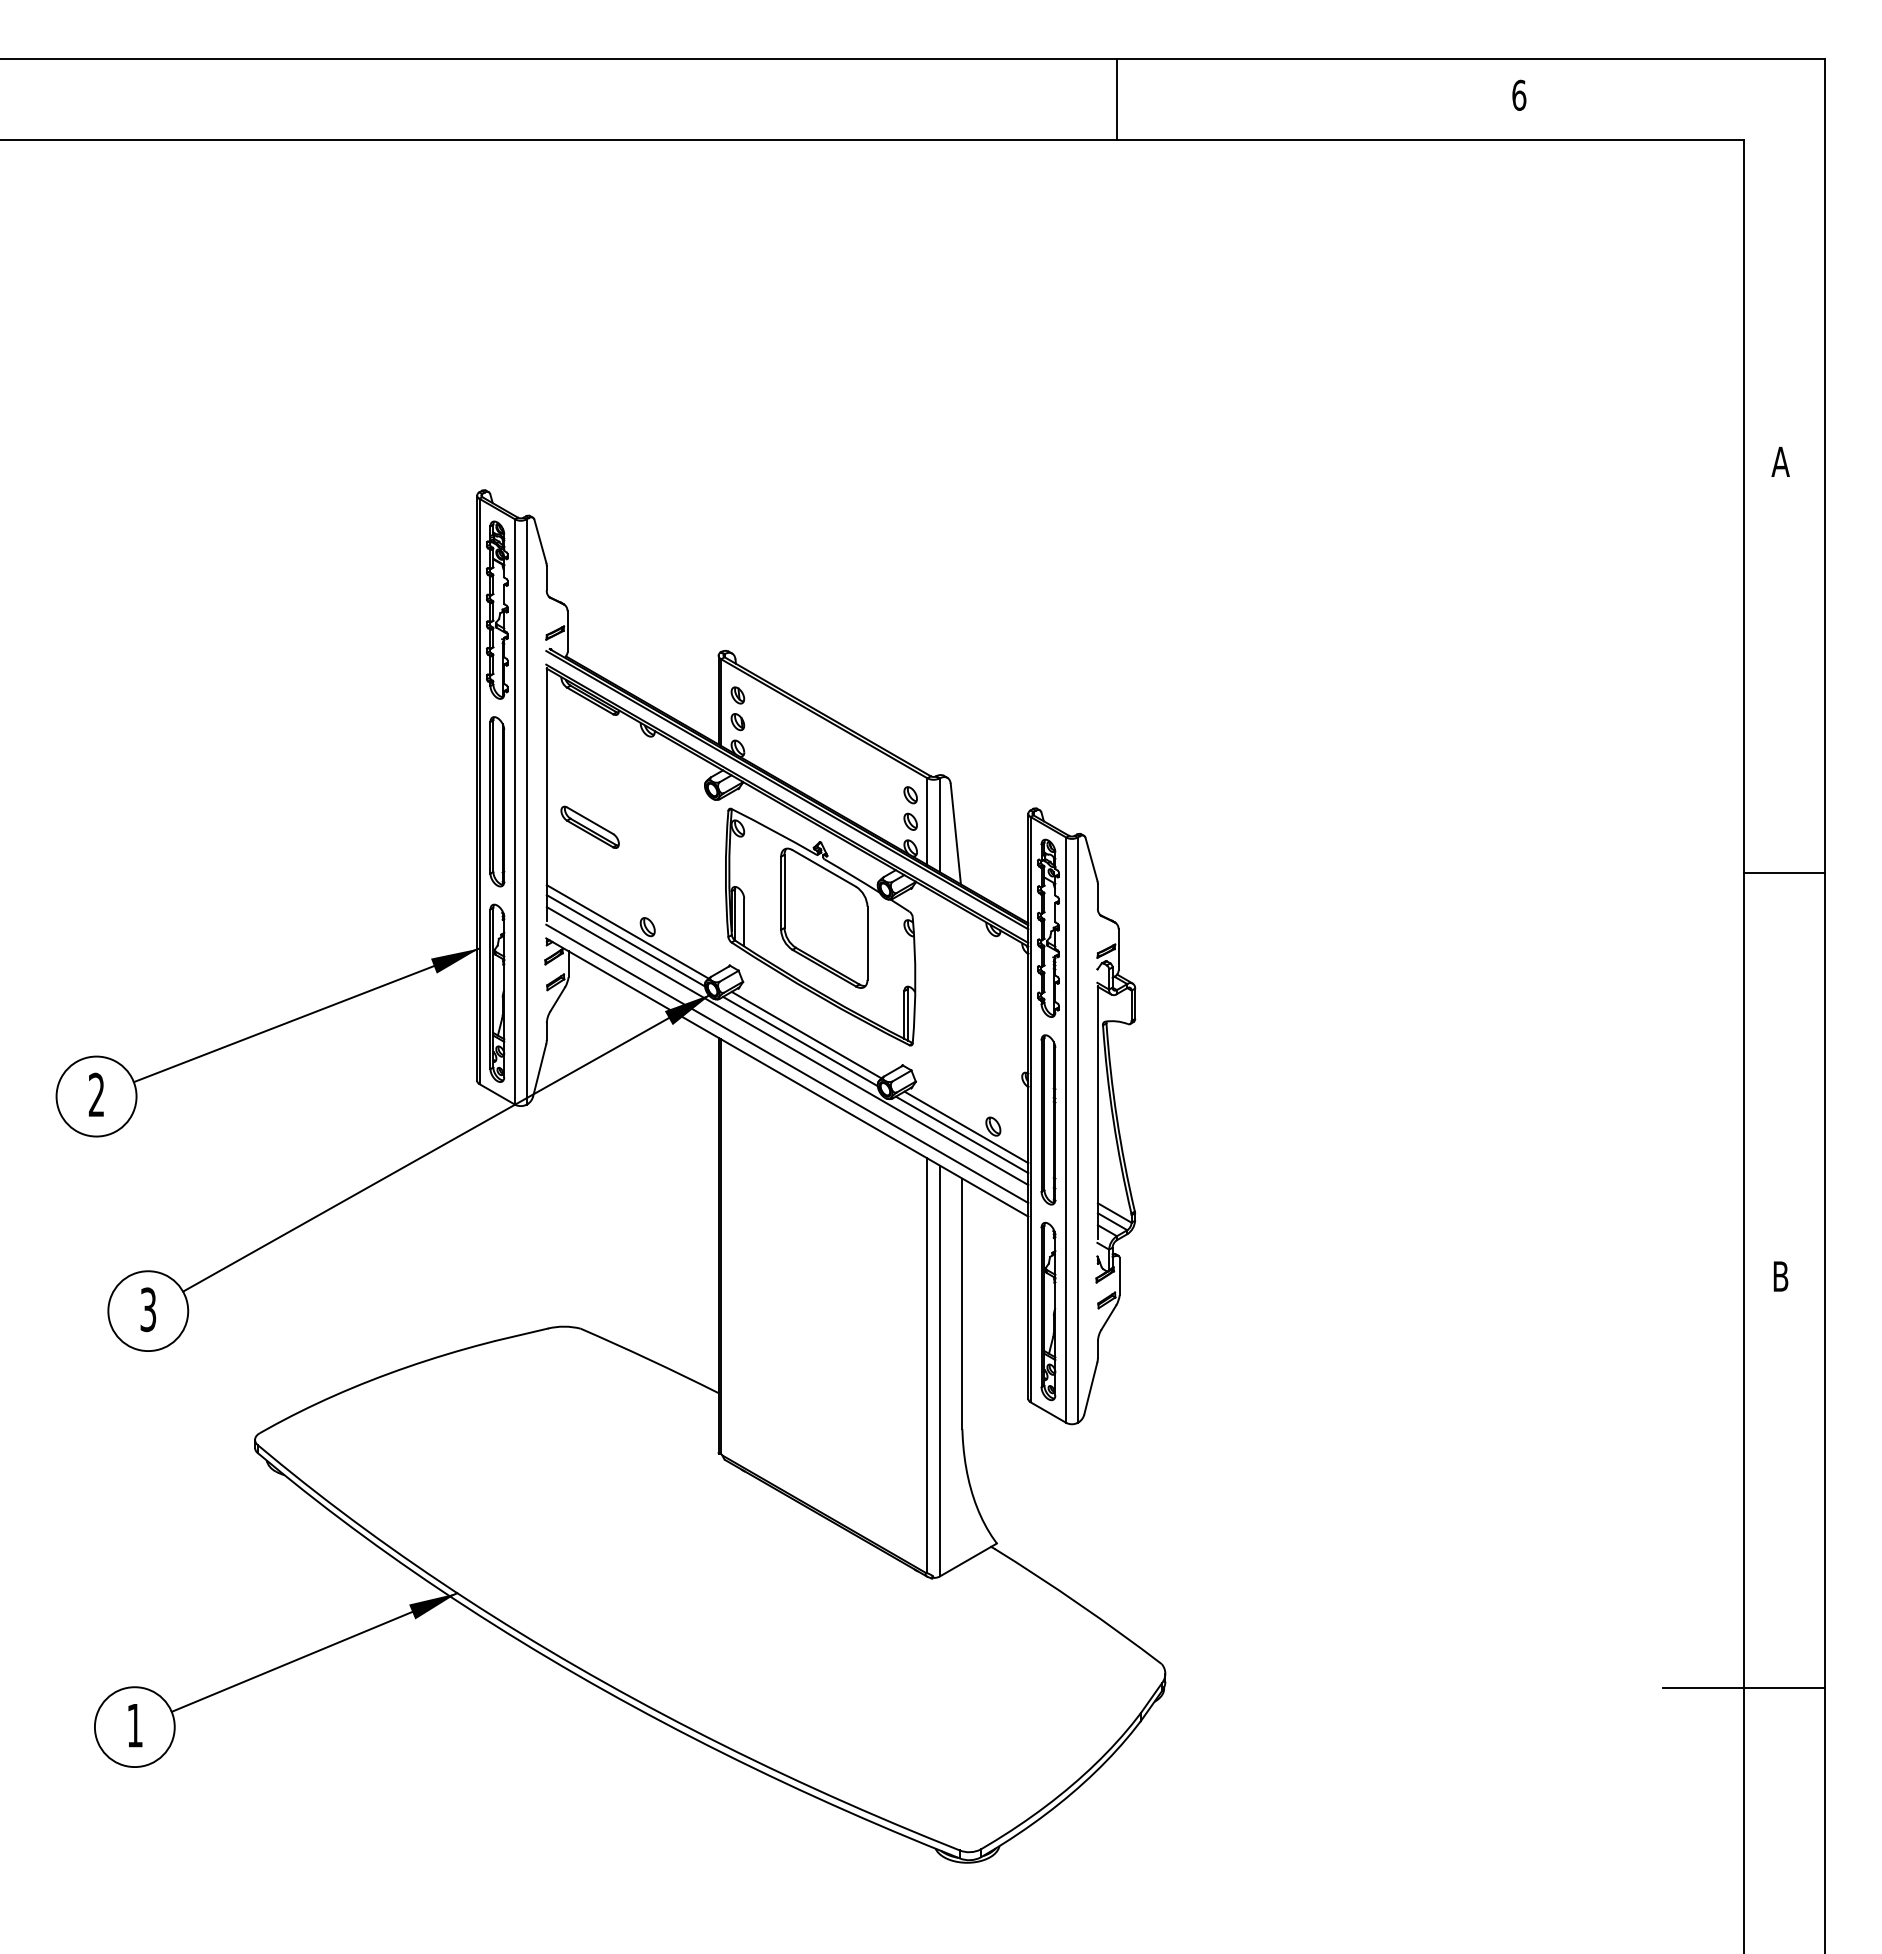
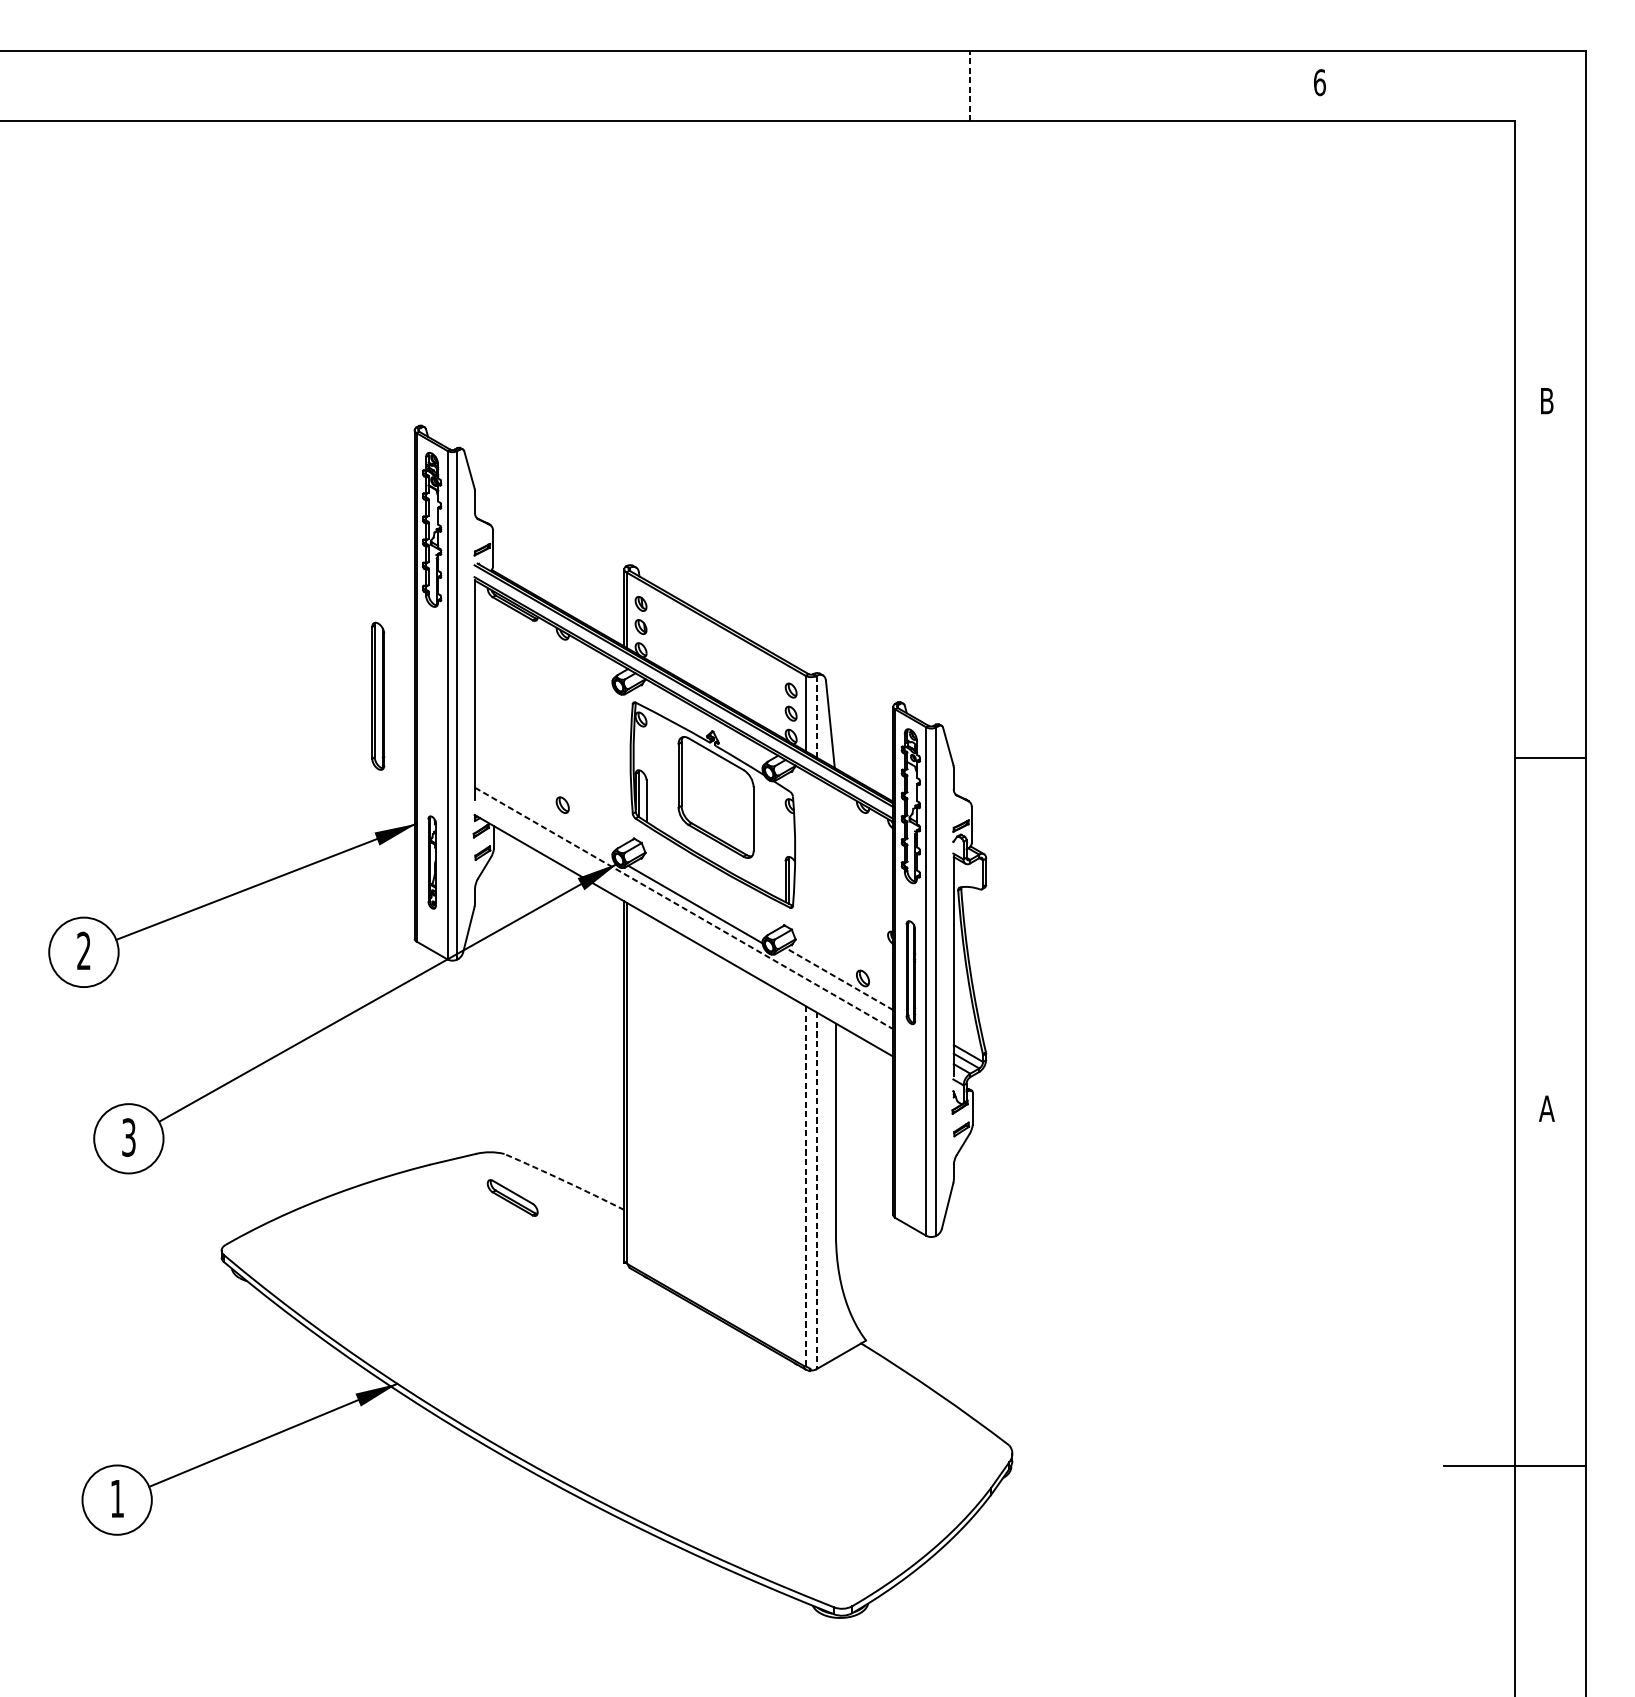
line: (1116, 99) -> (969, 86), solid -> dashed
text: (1780, 461) -> (1546, 400), A -> B
part: (497, 801) -> (378, 696), moved
line: (939, 825) -> (816, 716), solid -> dashed
part: (589, 826) -> (512, 1197), moved
line: (627, 931) -> (545, 808), removed
line: (625, 940) -> (543, 816), removed
part: (497, 992) -> (432, 861), size x0.6
line: (806, 1034) -> (700, 898), removed
line: (787, 1046) -> (684, 908), solid -> dashed
line: (787, 1063) -> (684, 923), removed
part: (1048, 1119) -> (910, 972), size x0.7
line: (965, 1127) -> (838, 979), solid -> dashed
line: (961, 1134) -> (835, 985), removed
text: (1780, 1276) -> (1546, 1108), B -> A
part: (1048, 1311) -> (910, 1139), removed
arc: (650, 1359) -> (565, 1180), solid -> dashed
line: (927, 1366) -> (805, 1186), solid -> dashed
line: (939, 1371) -> (816, 1191), solid -> dashed

